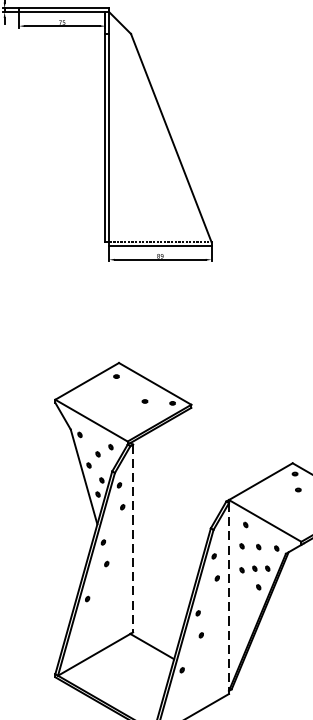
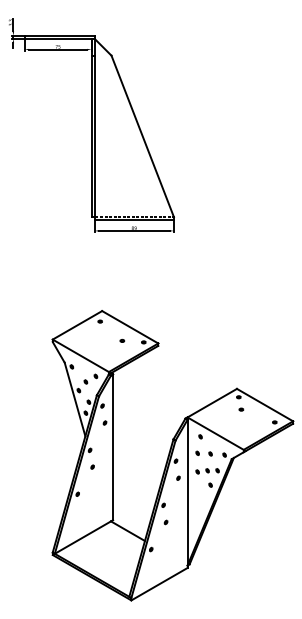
line: (133, 538) -> (113, 447), dashed -> solid
line: (228, 596) -> (187, 492), dashed -> solid

